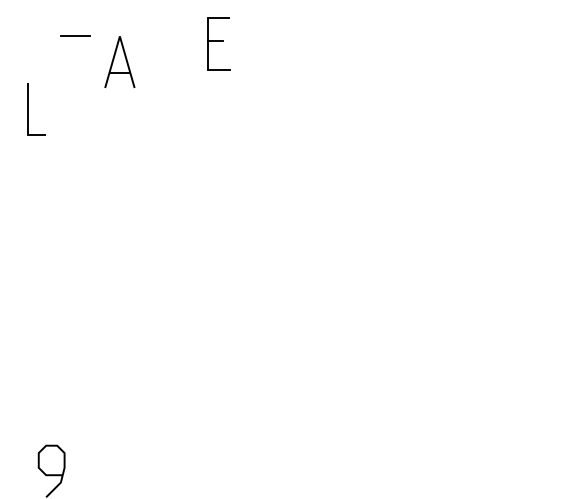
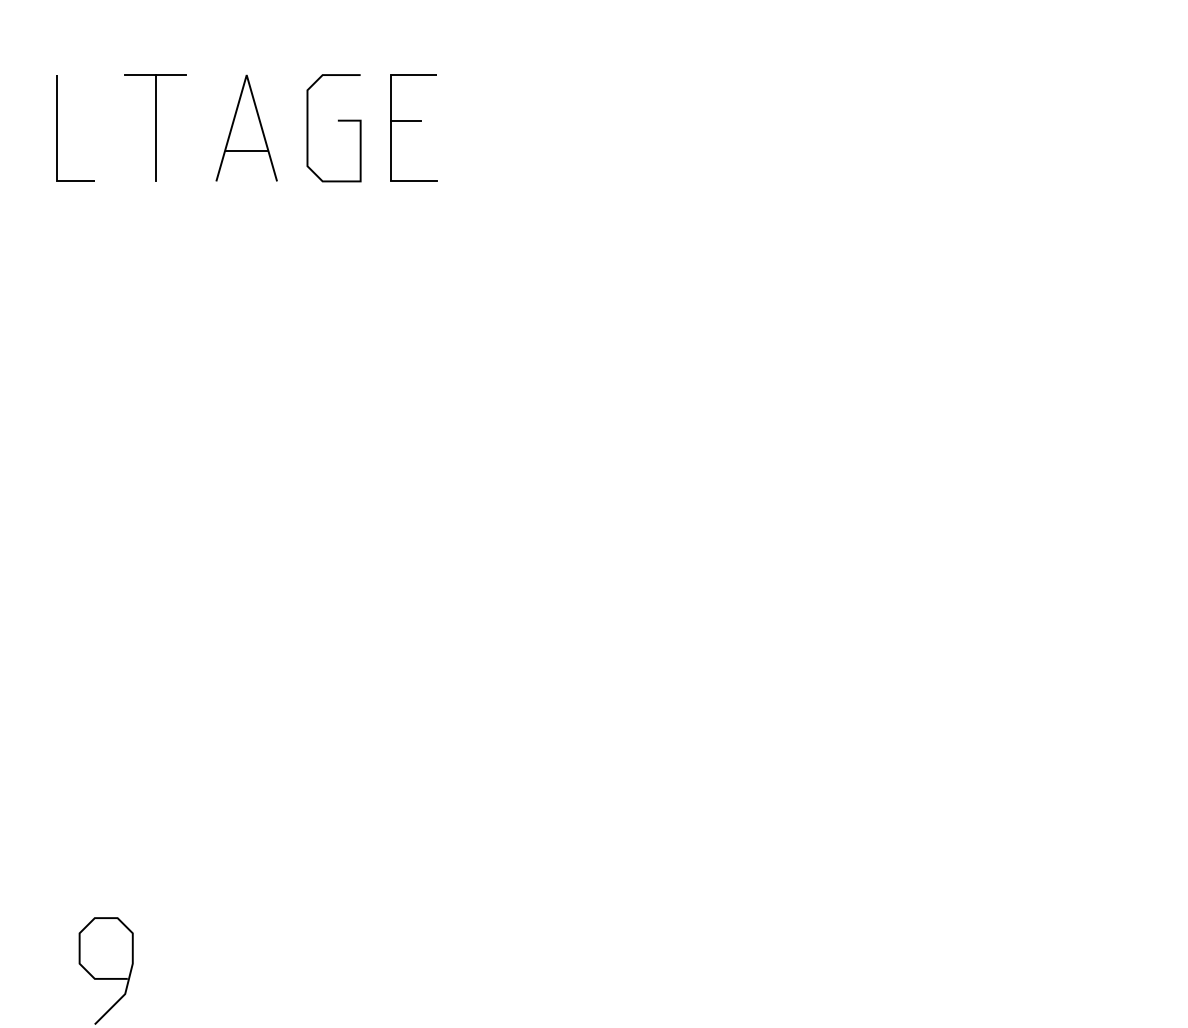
part: (218, 43) -> (412, 126), moved
curve: (164, 59) -> (338, 122), added
line: (75, 62) -> (155, 128), added
line: (28, 109) -> (58, 128), moved

